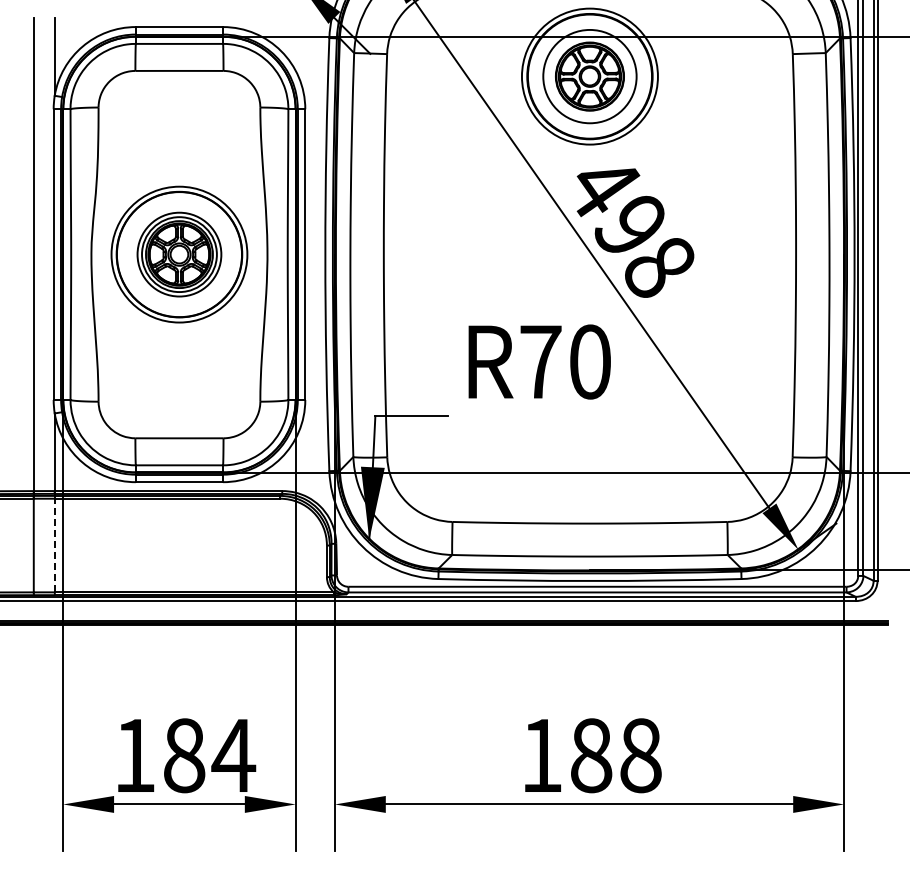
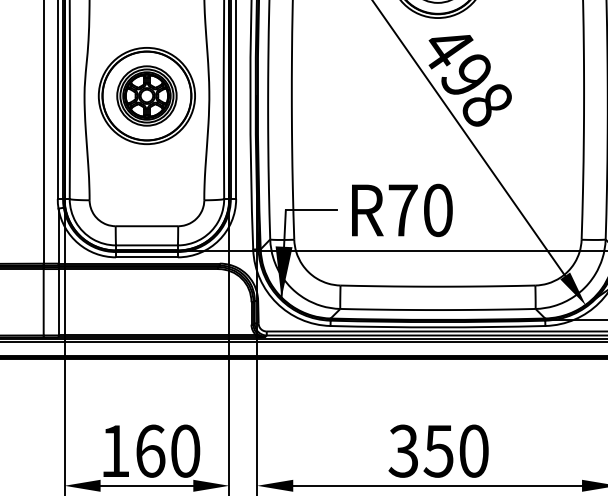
text: (539, 361) -> (402, 210), moved
line: (54, 545) -> (58, 302), dashed -> solid
text: (210, 755) -> (168, 451), 184 -> 160
text: (590, 755) -> (438, 451), 188 -> 350

